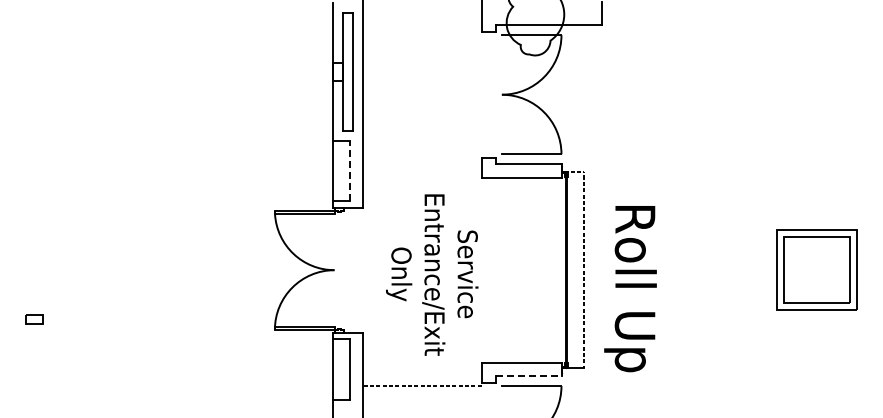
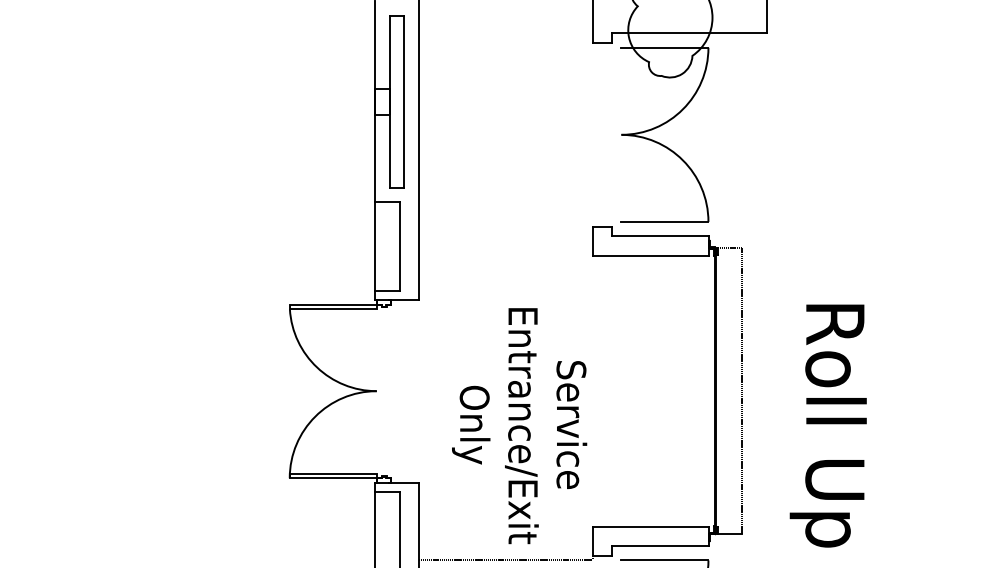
line: (350, 170) -> (400, 245), dashed -> solid
text: (432, 274) -> (519, 425), moved
text: (630, 289) -> (828, 426), moved
line: (529, 376) -> (661, 546), dashed -> solid

